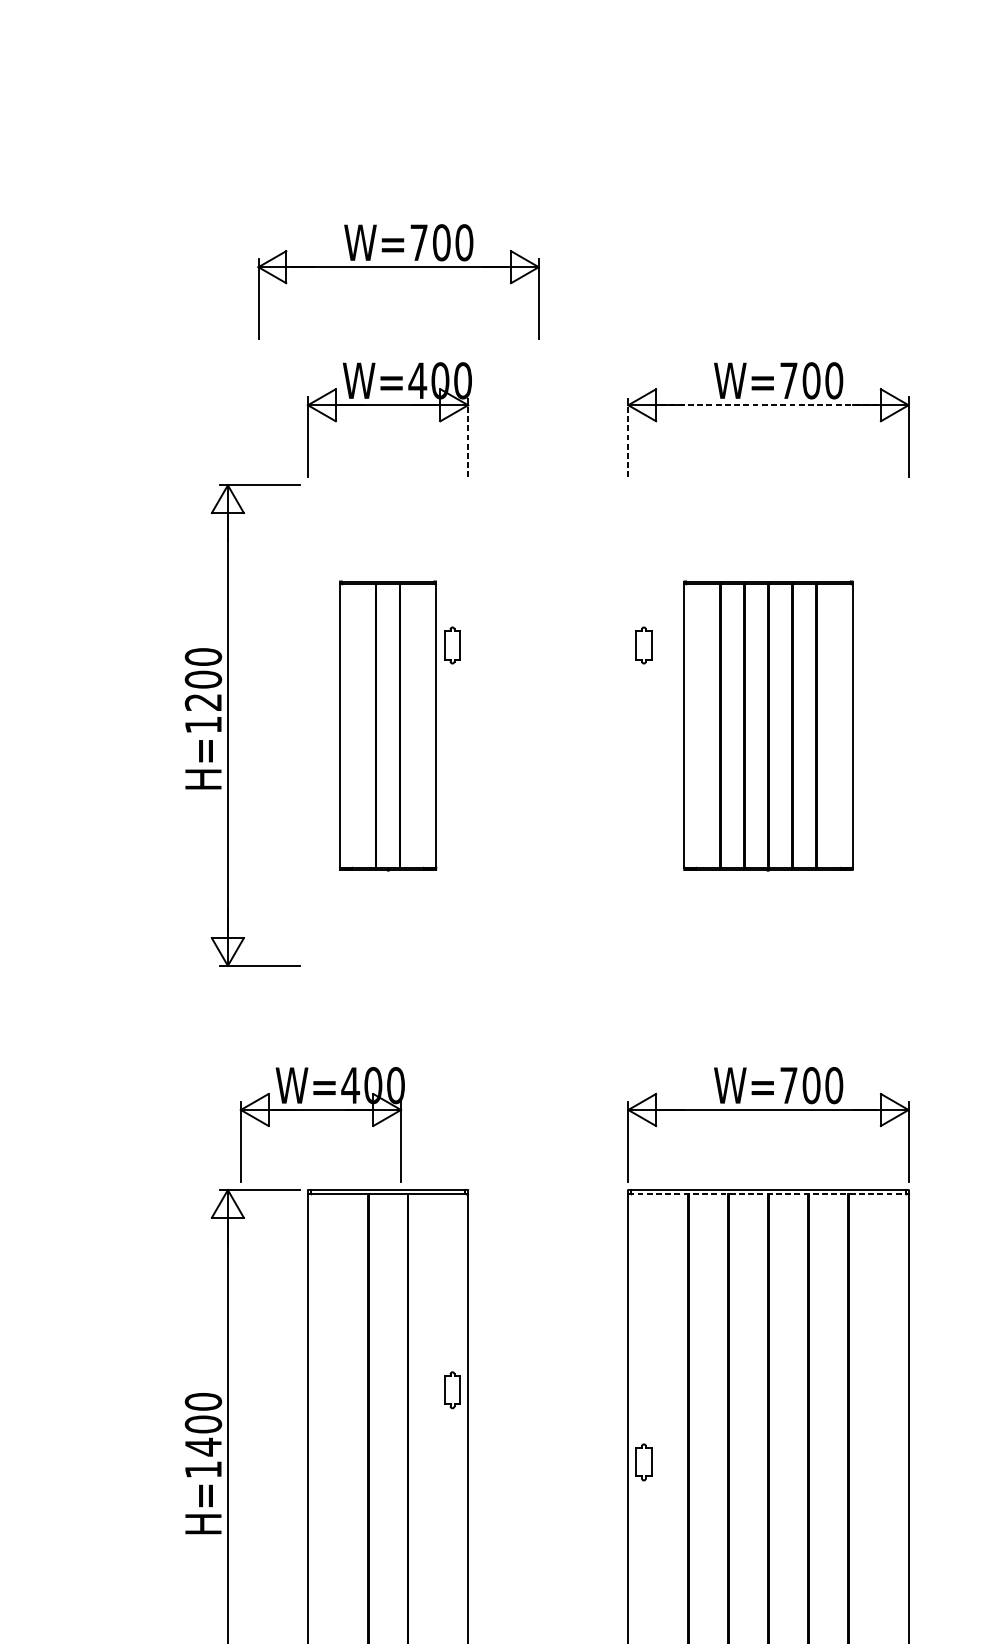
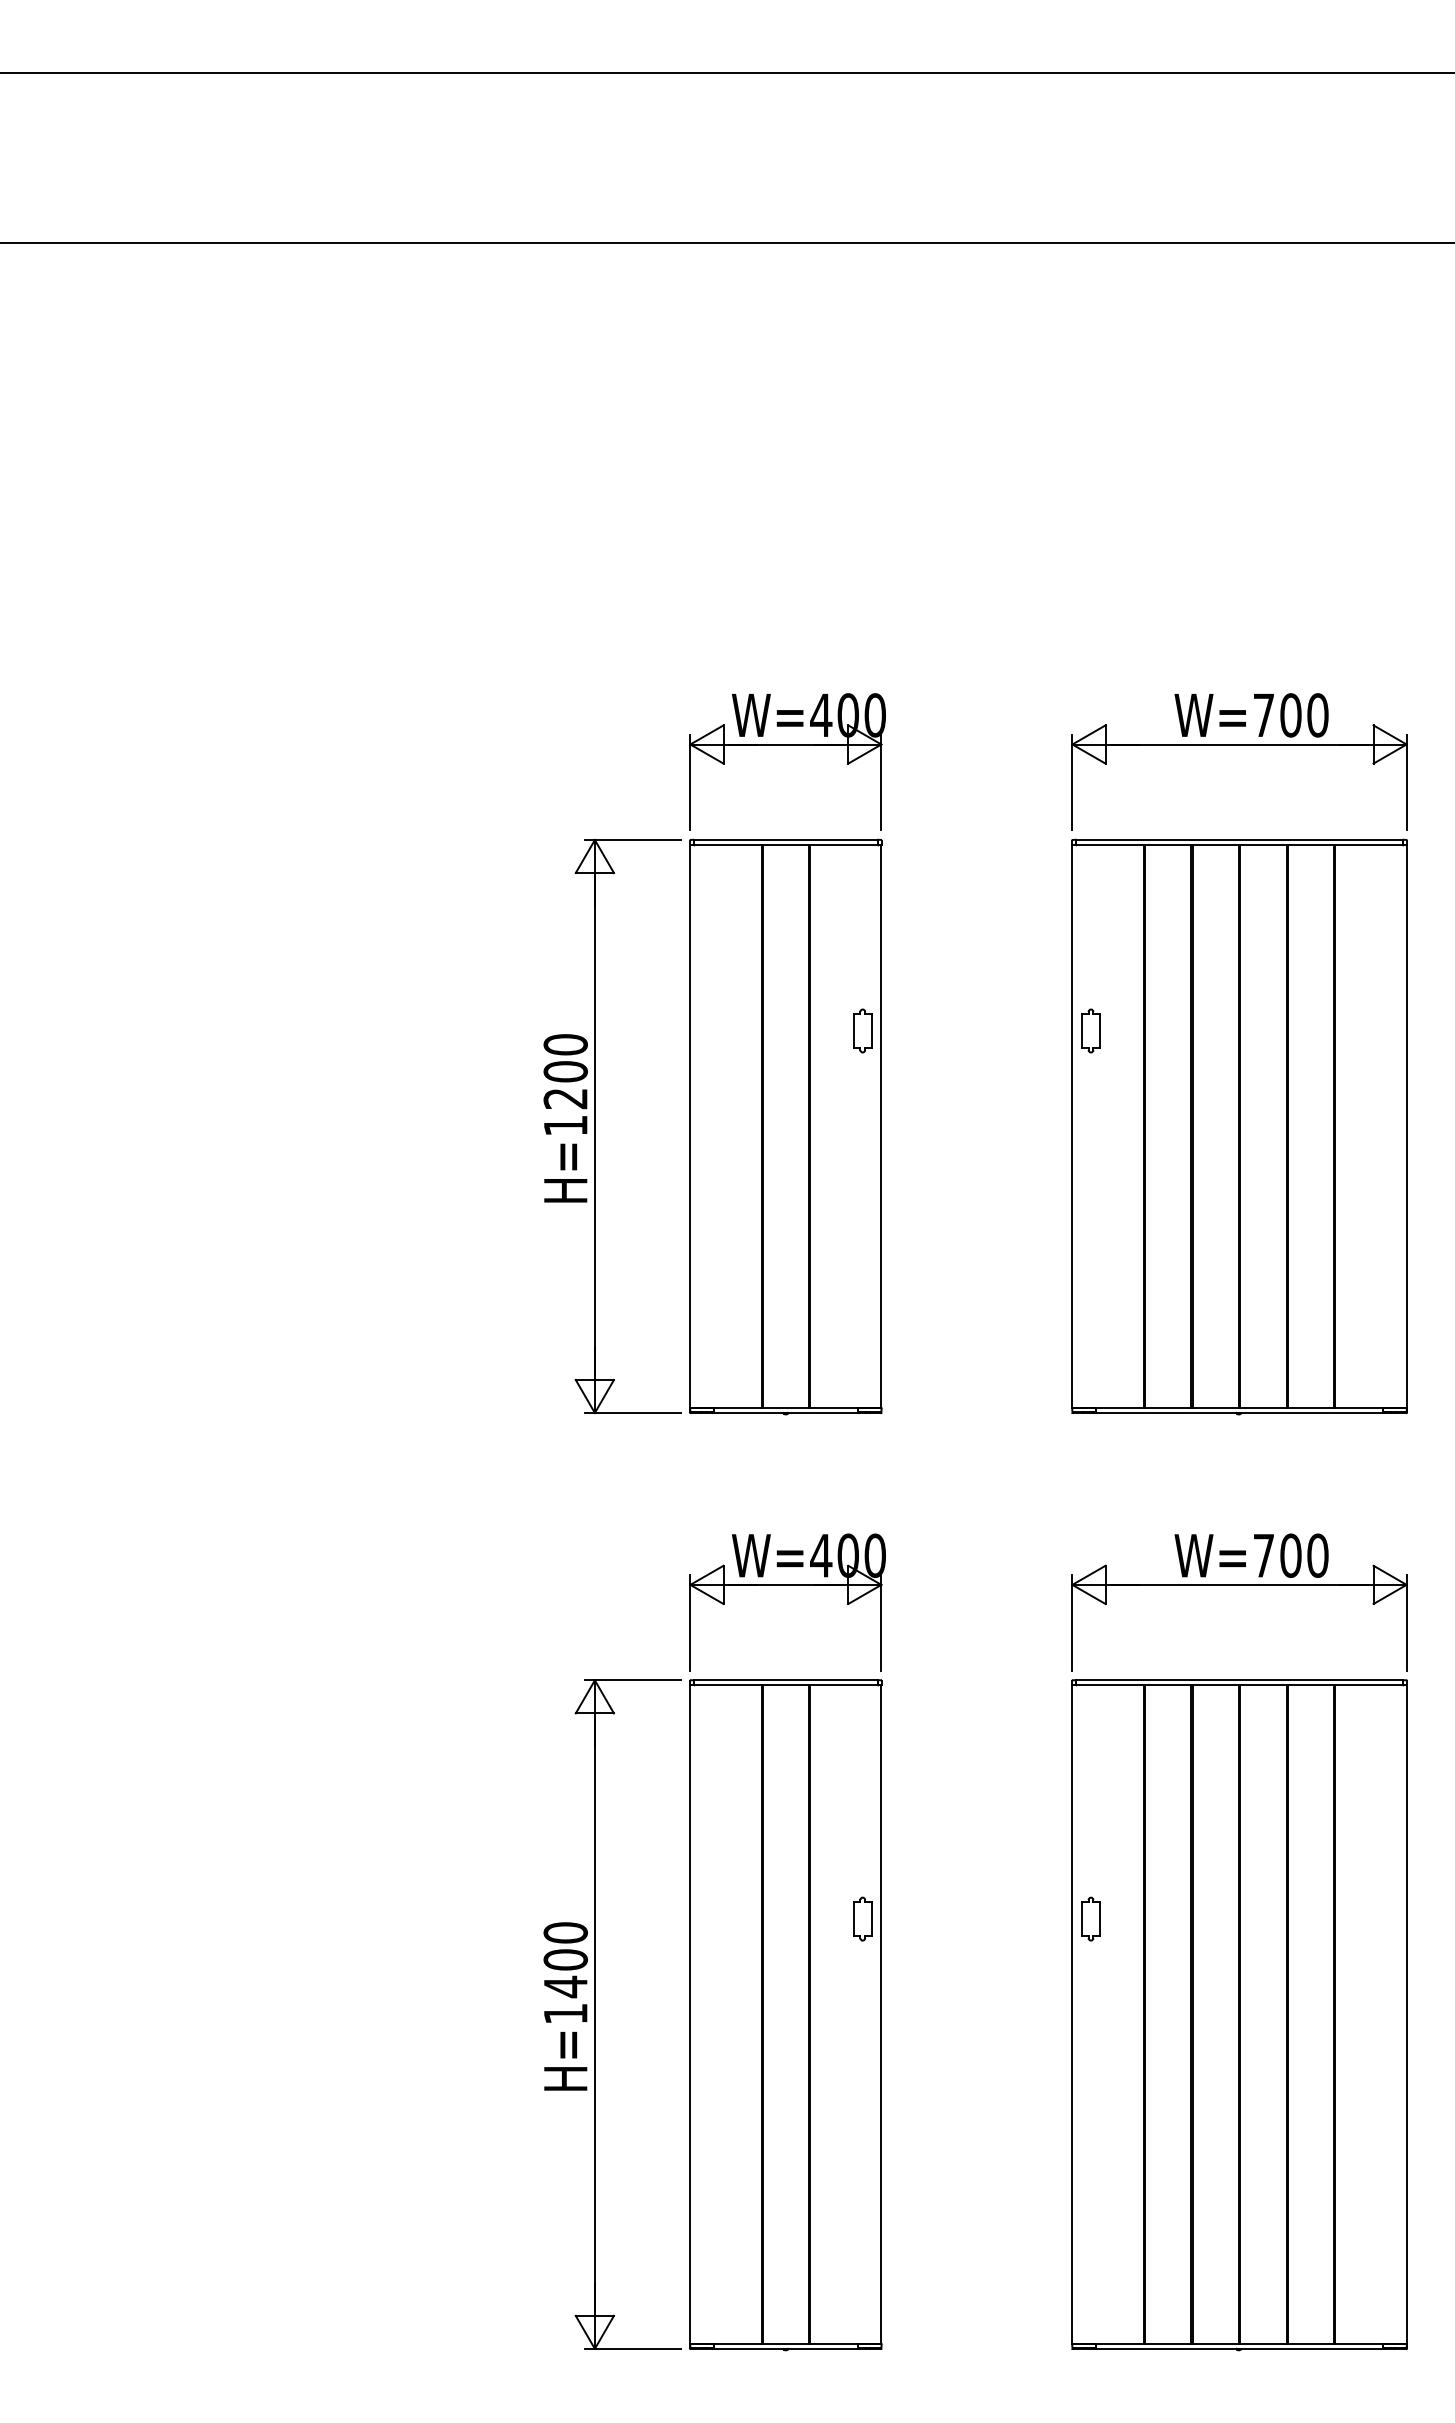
part: (398, 267) -> (798, 580), removed
line: (768, 405) -> (1239, 744), dashed -> solid
line: (468, 437) -> (881, 782), dashed -> solid
line: (628, 437) -> (1072, 782), dashed -> solid
part: (387, 725) -> (785, 1126), size x1.67
part: (768, 725) -> (1239, 1126), size x1.67
part: (322, 1110) -> (787, 1585), moved
line: (769, 1194) -> (1240, 1685), dashed -> solid
part: (643, 1461) -> (1090, 1918), moved

